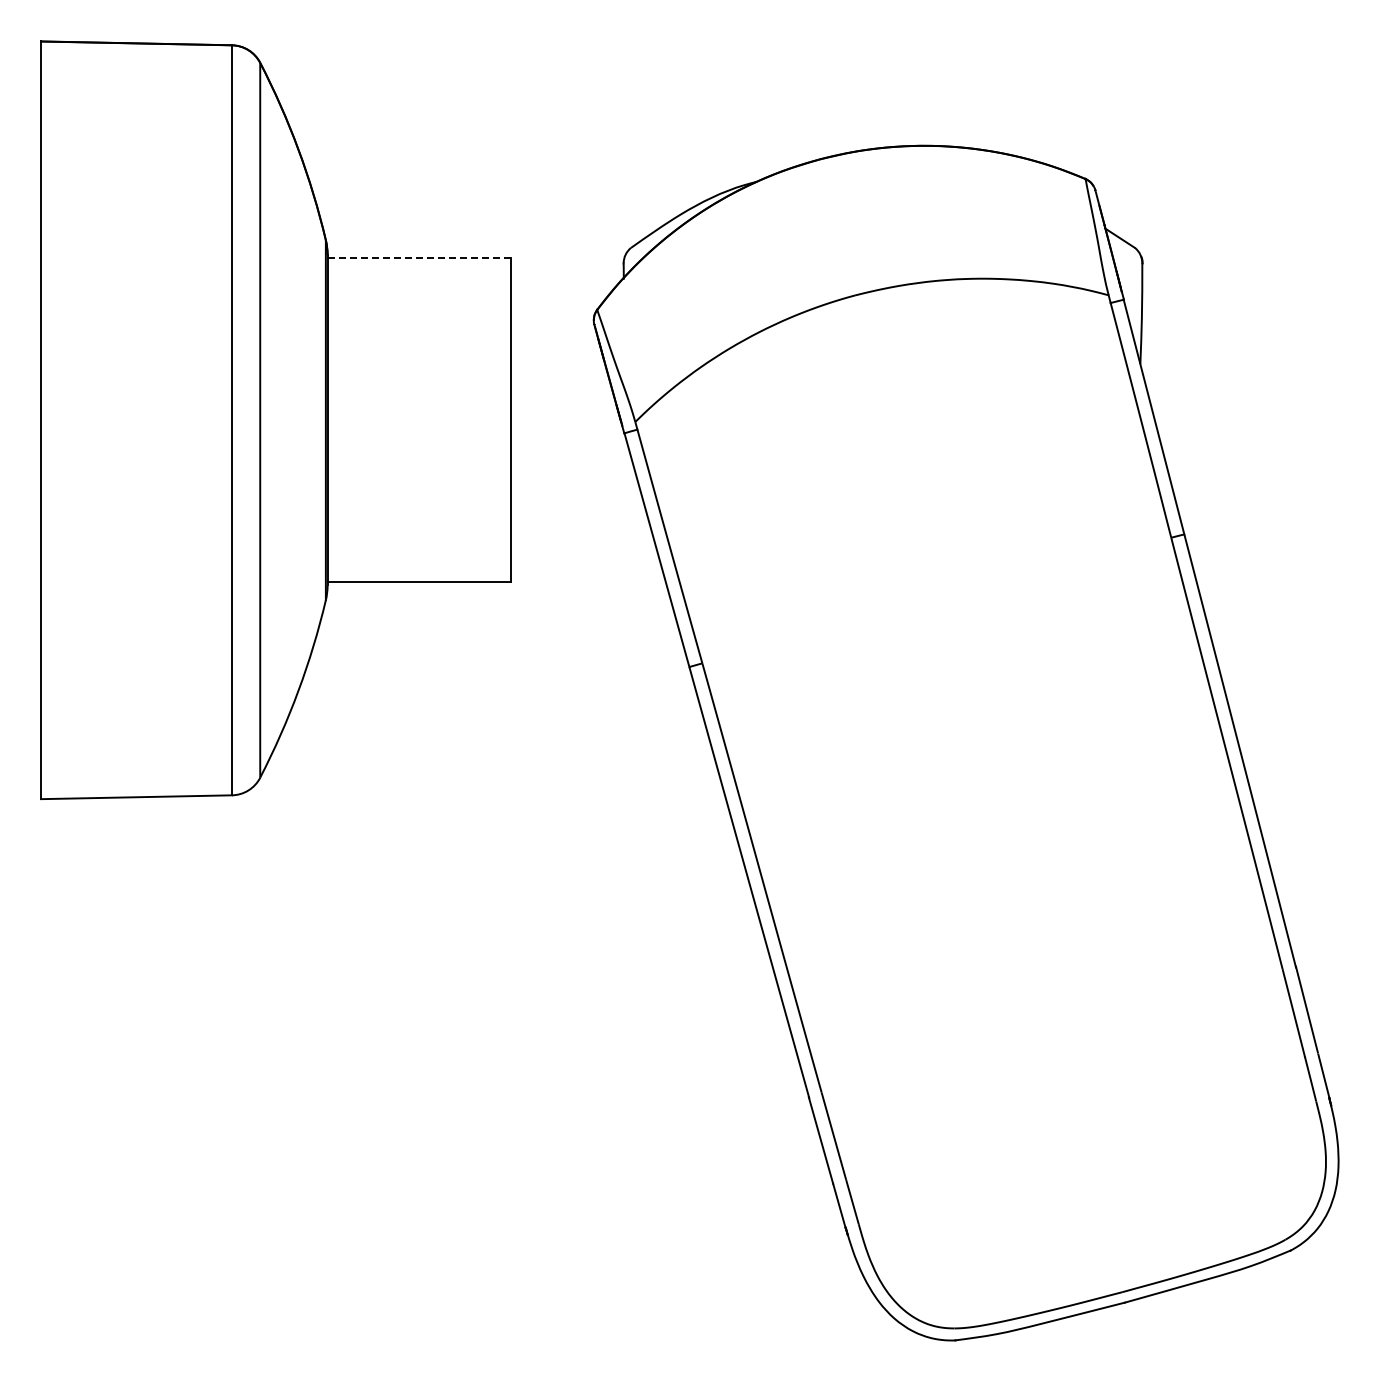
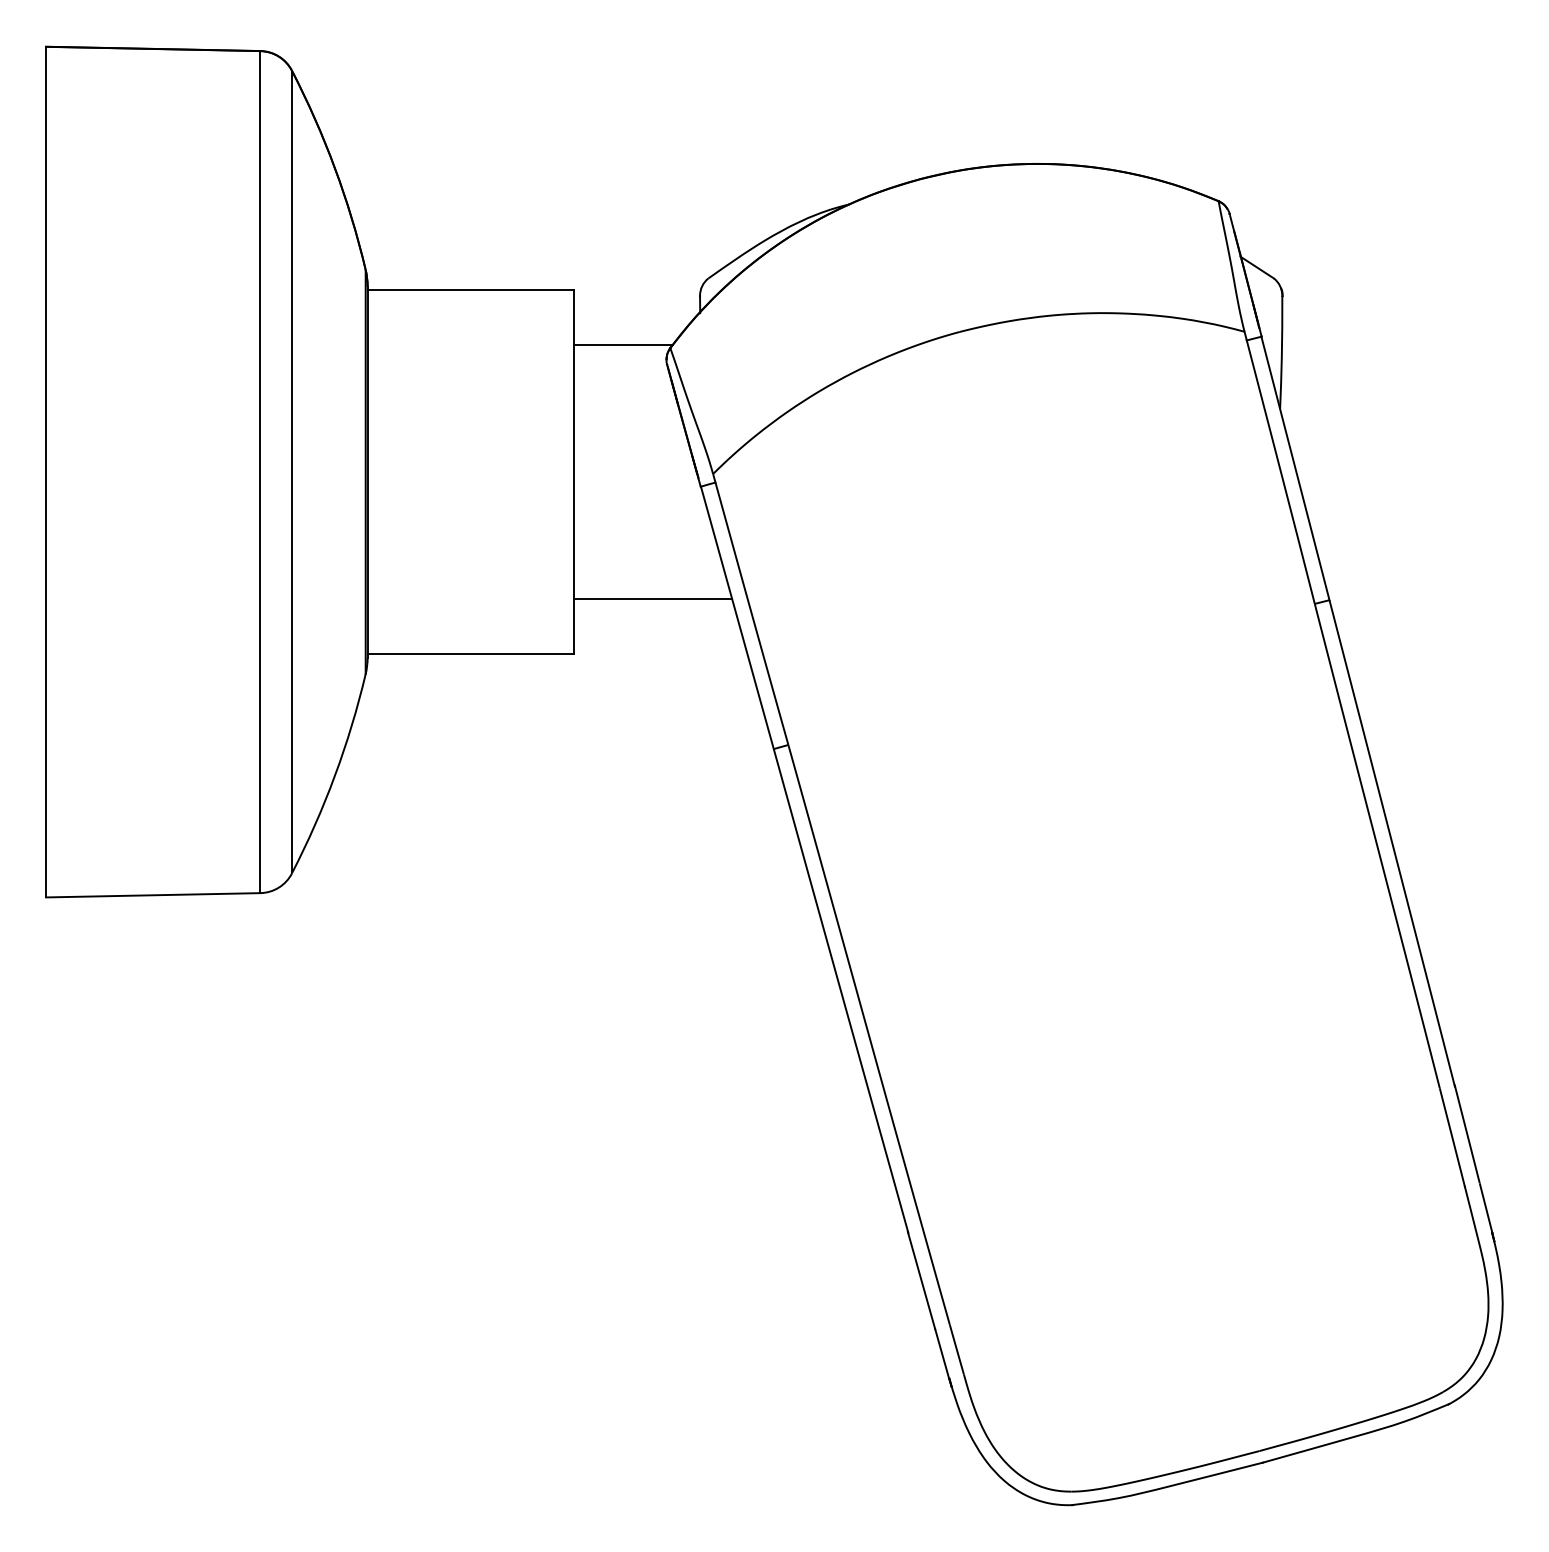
line: (419, 258) -> (470, 290), dashed -> solid
line: (555, 306) -> (623, 344), added
line: (581, 533) -> (652, 599), added

